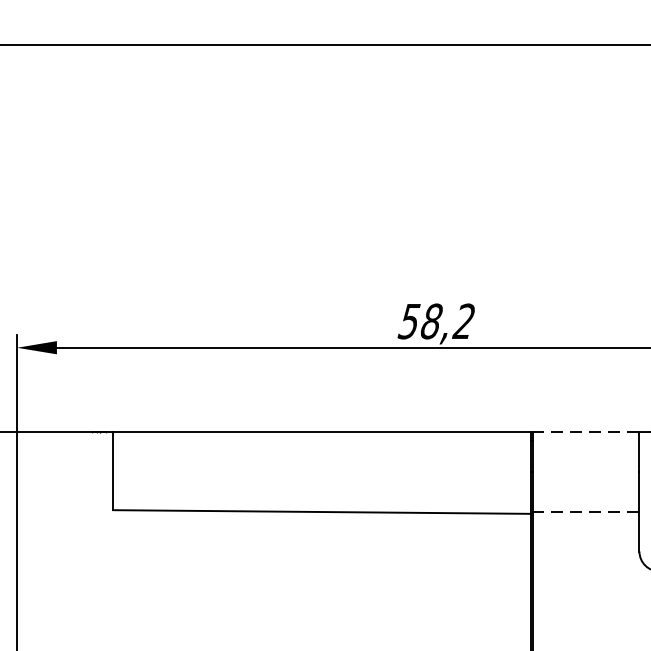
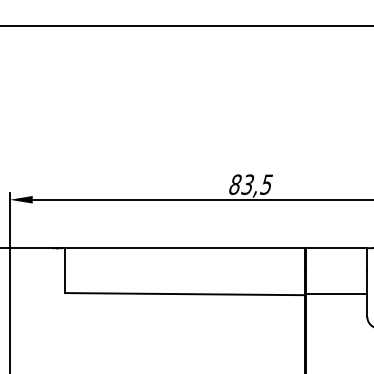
text: (436, 321) -> (250, 184), 58,2 -> 83,5
line: (585, 432) -> (336, 248), dashed -> solid
line: (585, 510) -> (336, 293), dashed -> solid

